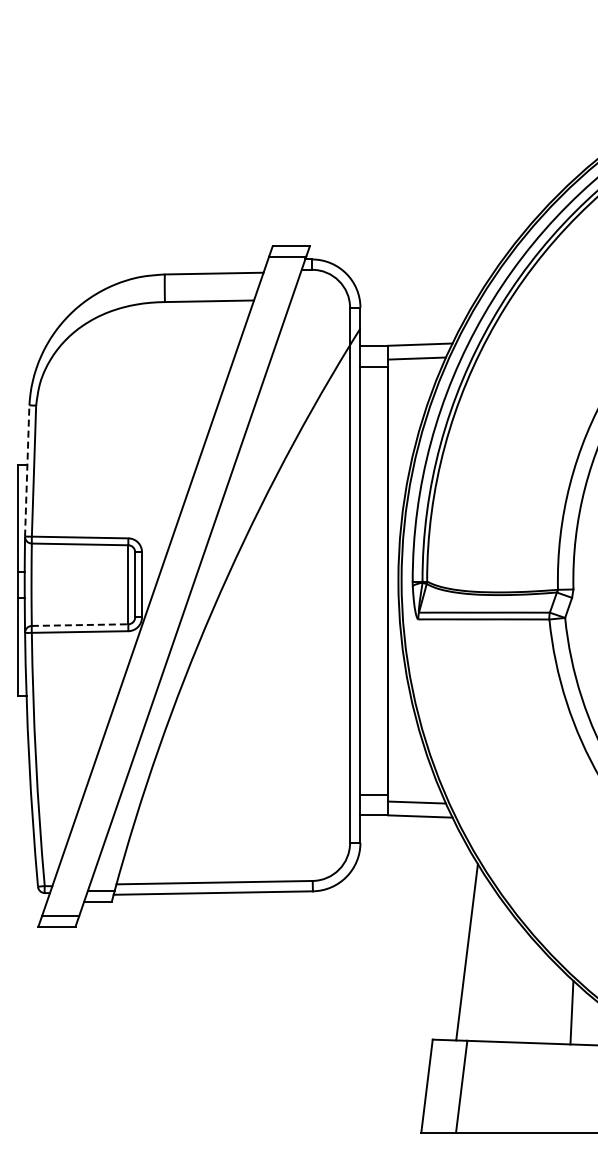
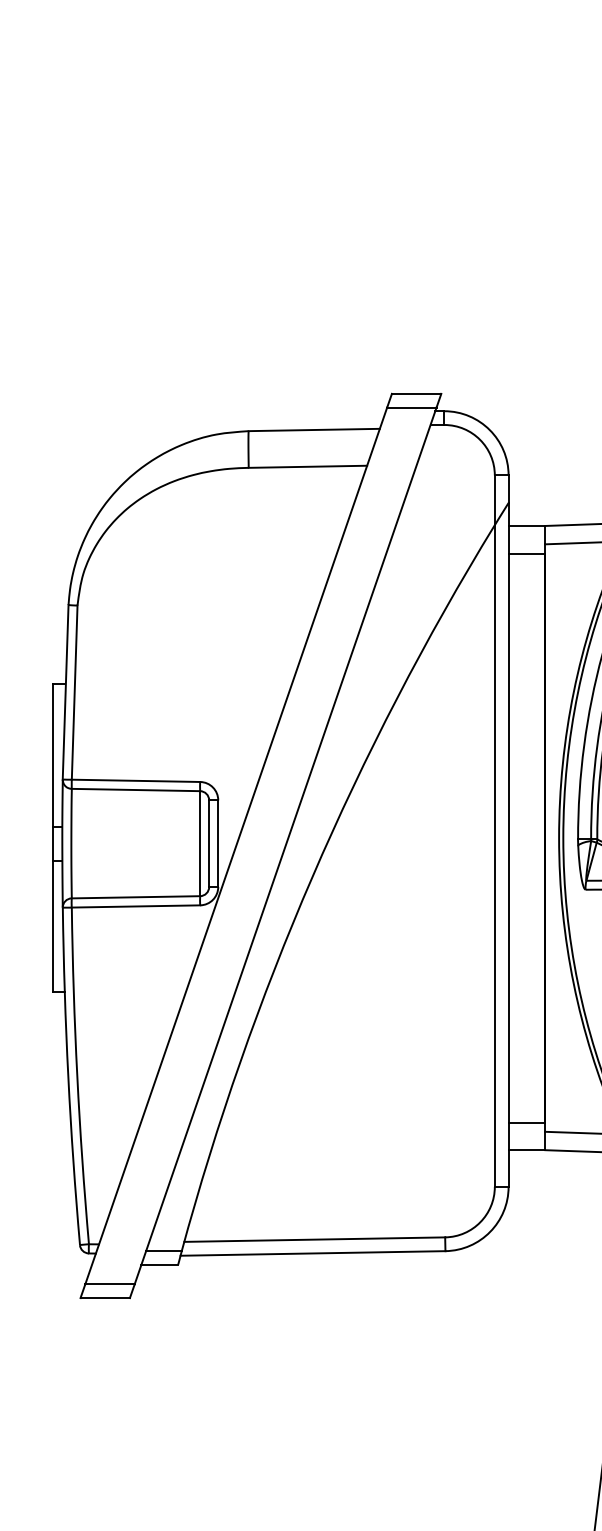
line: (27, 470) -> (66, 691), dashed -> solid
line: (80, 625) -> (136, 897), dashed -> solid

